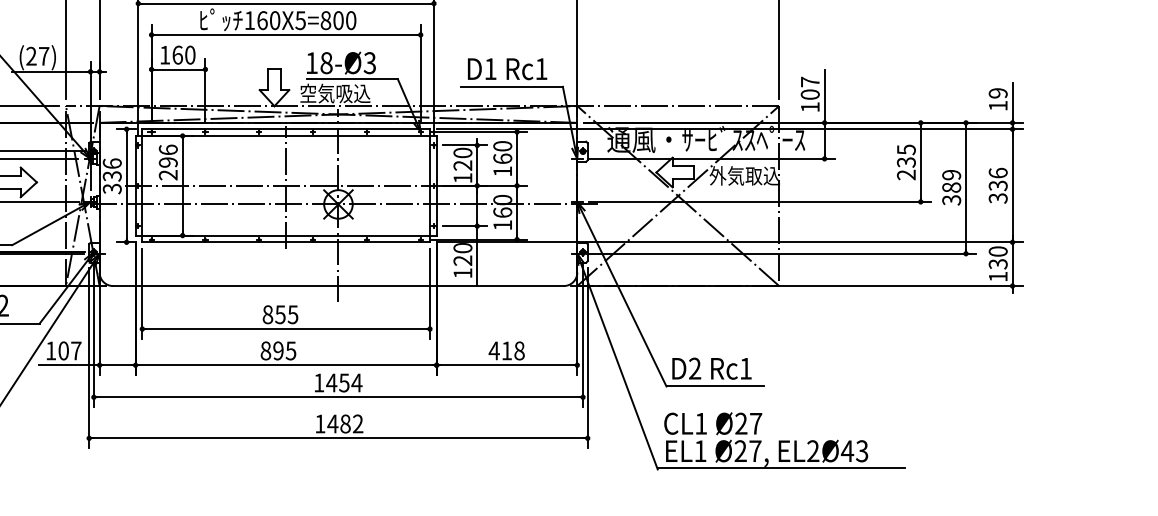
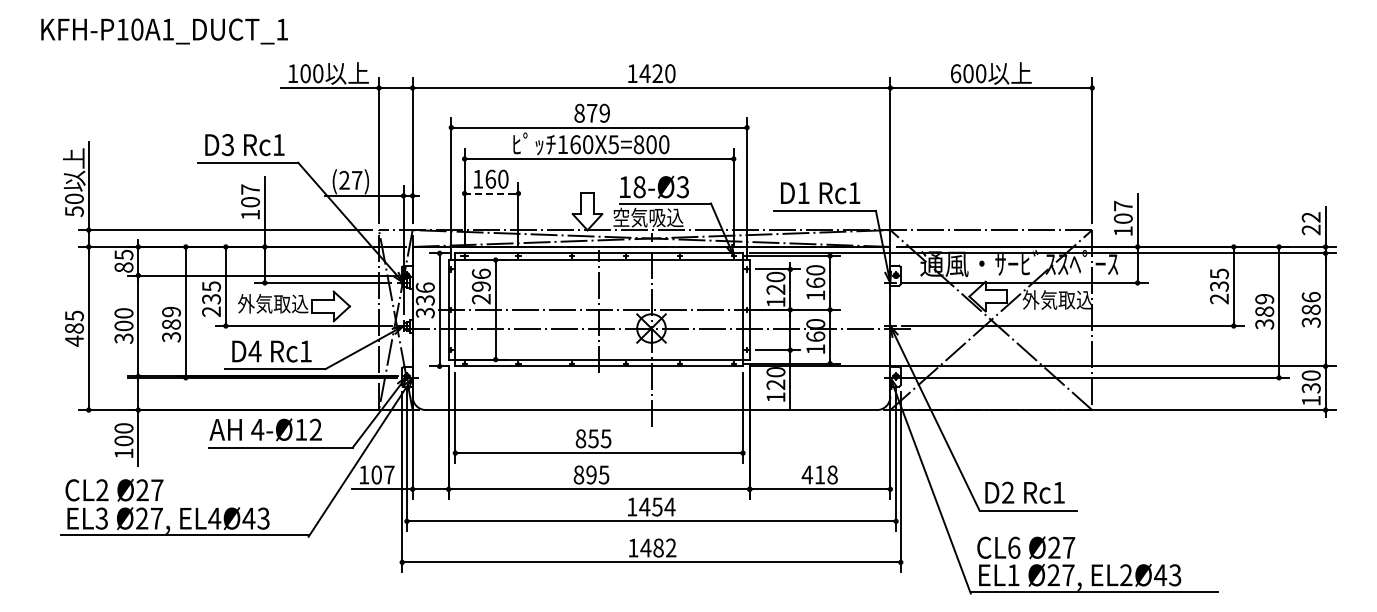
line: (178, 69) -> (491, 193), solid -> dashed
text: (997, 99) -> (1310, 223), 19 -> 22
text: (997, 185) -> (1310, 309), 336 -> 386
text: (701, 423) -> (1014, 547), CL1 -> CL6

